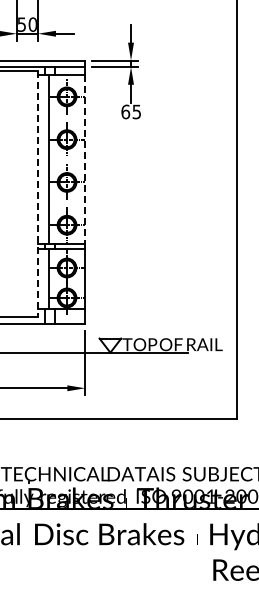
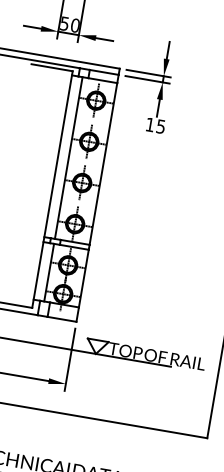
text: (125, 111) -> (150, 124), 65 -> 15
line: (85, 160) -> (103, 164), dashed -> solid
line: (38, 194) -> (52, 189), dashed -> solid

